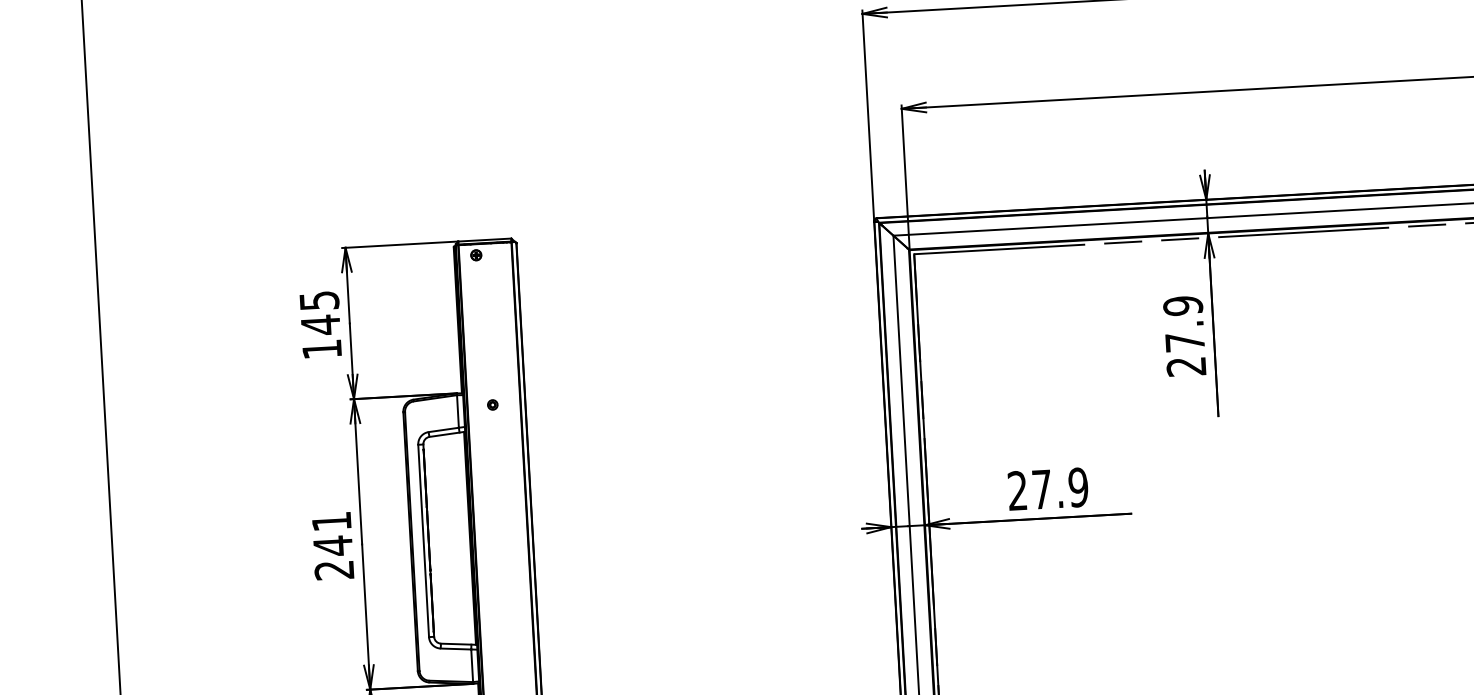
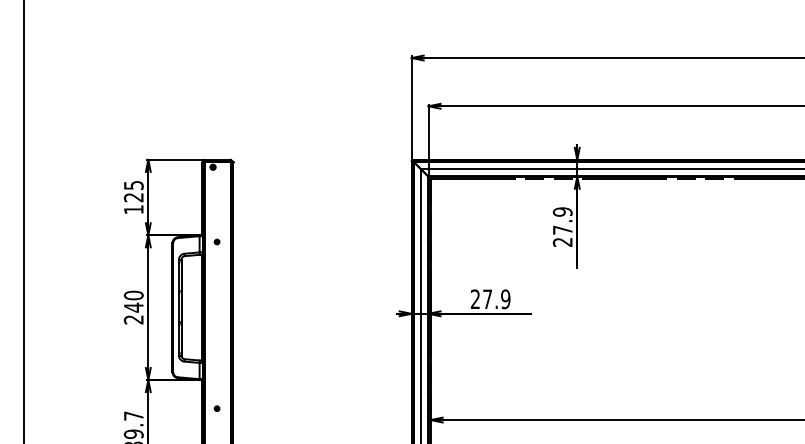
text: (320, 324) -> (133, 197), 145 -> 125
text: (331, 521) -> (133, 295), 241 -> 240

